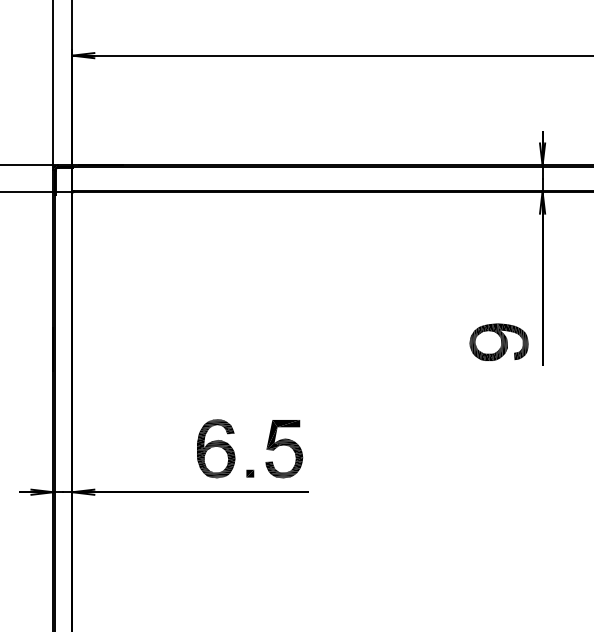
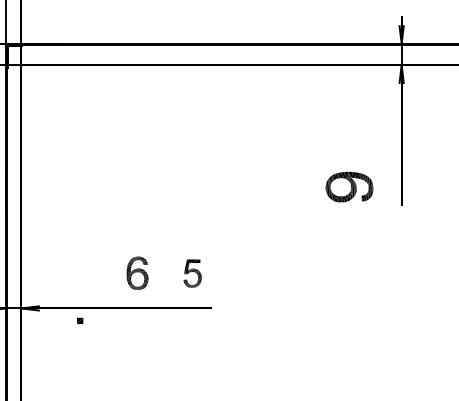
part: (498, 341) -> (349, 186), moved
part: (216, 448) -> (137, 273), size x0.7
part: (284, 449) -> (192, 273), size x0.6
part: (250, 473) -> (80, 320), moved

